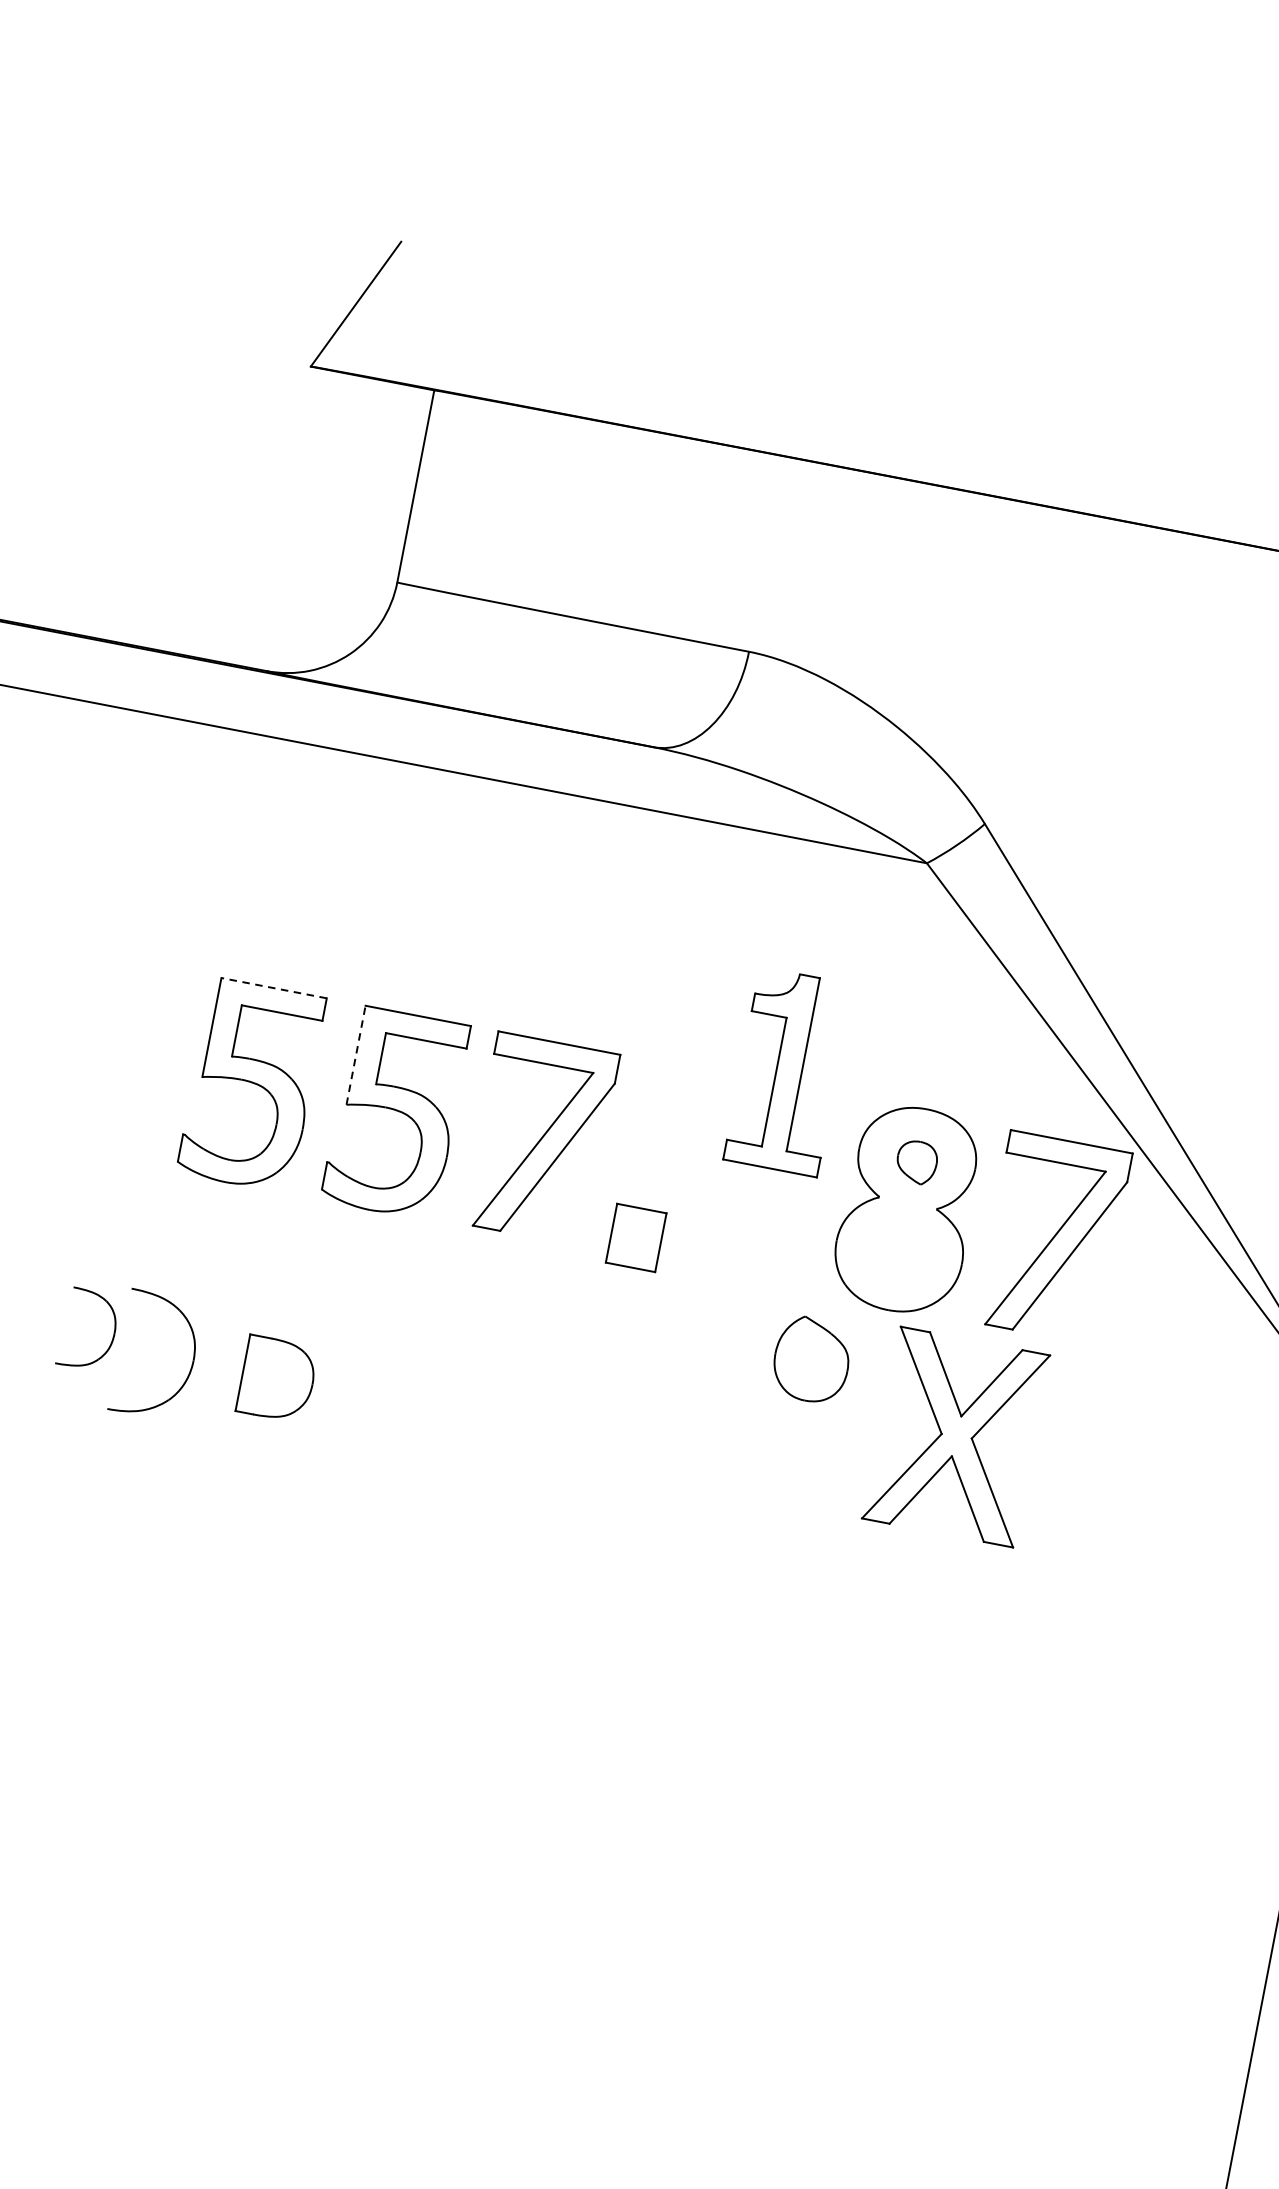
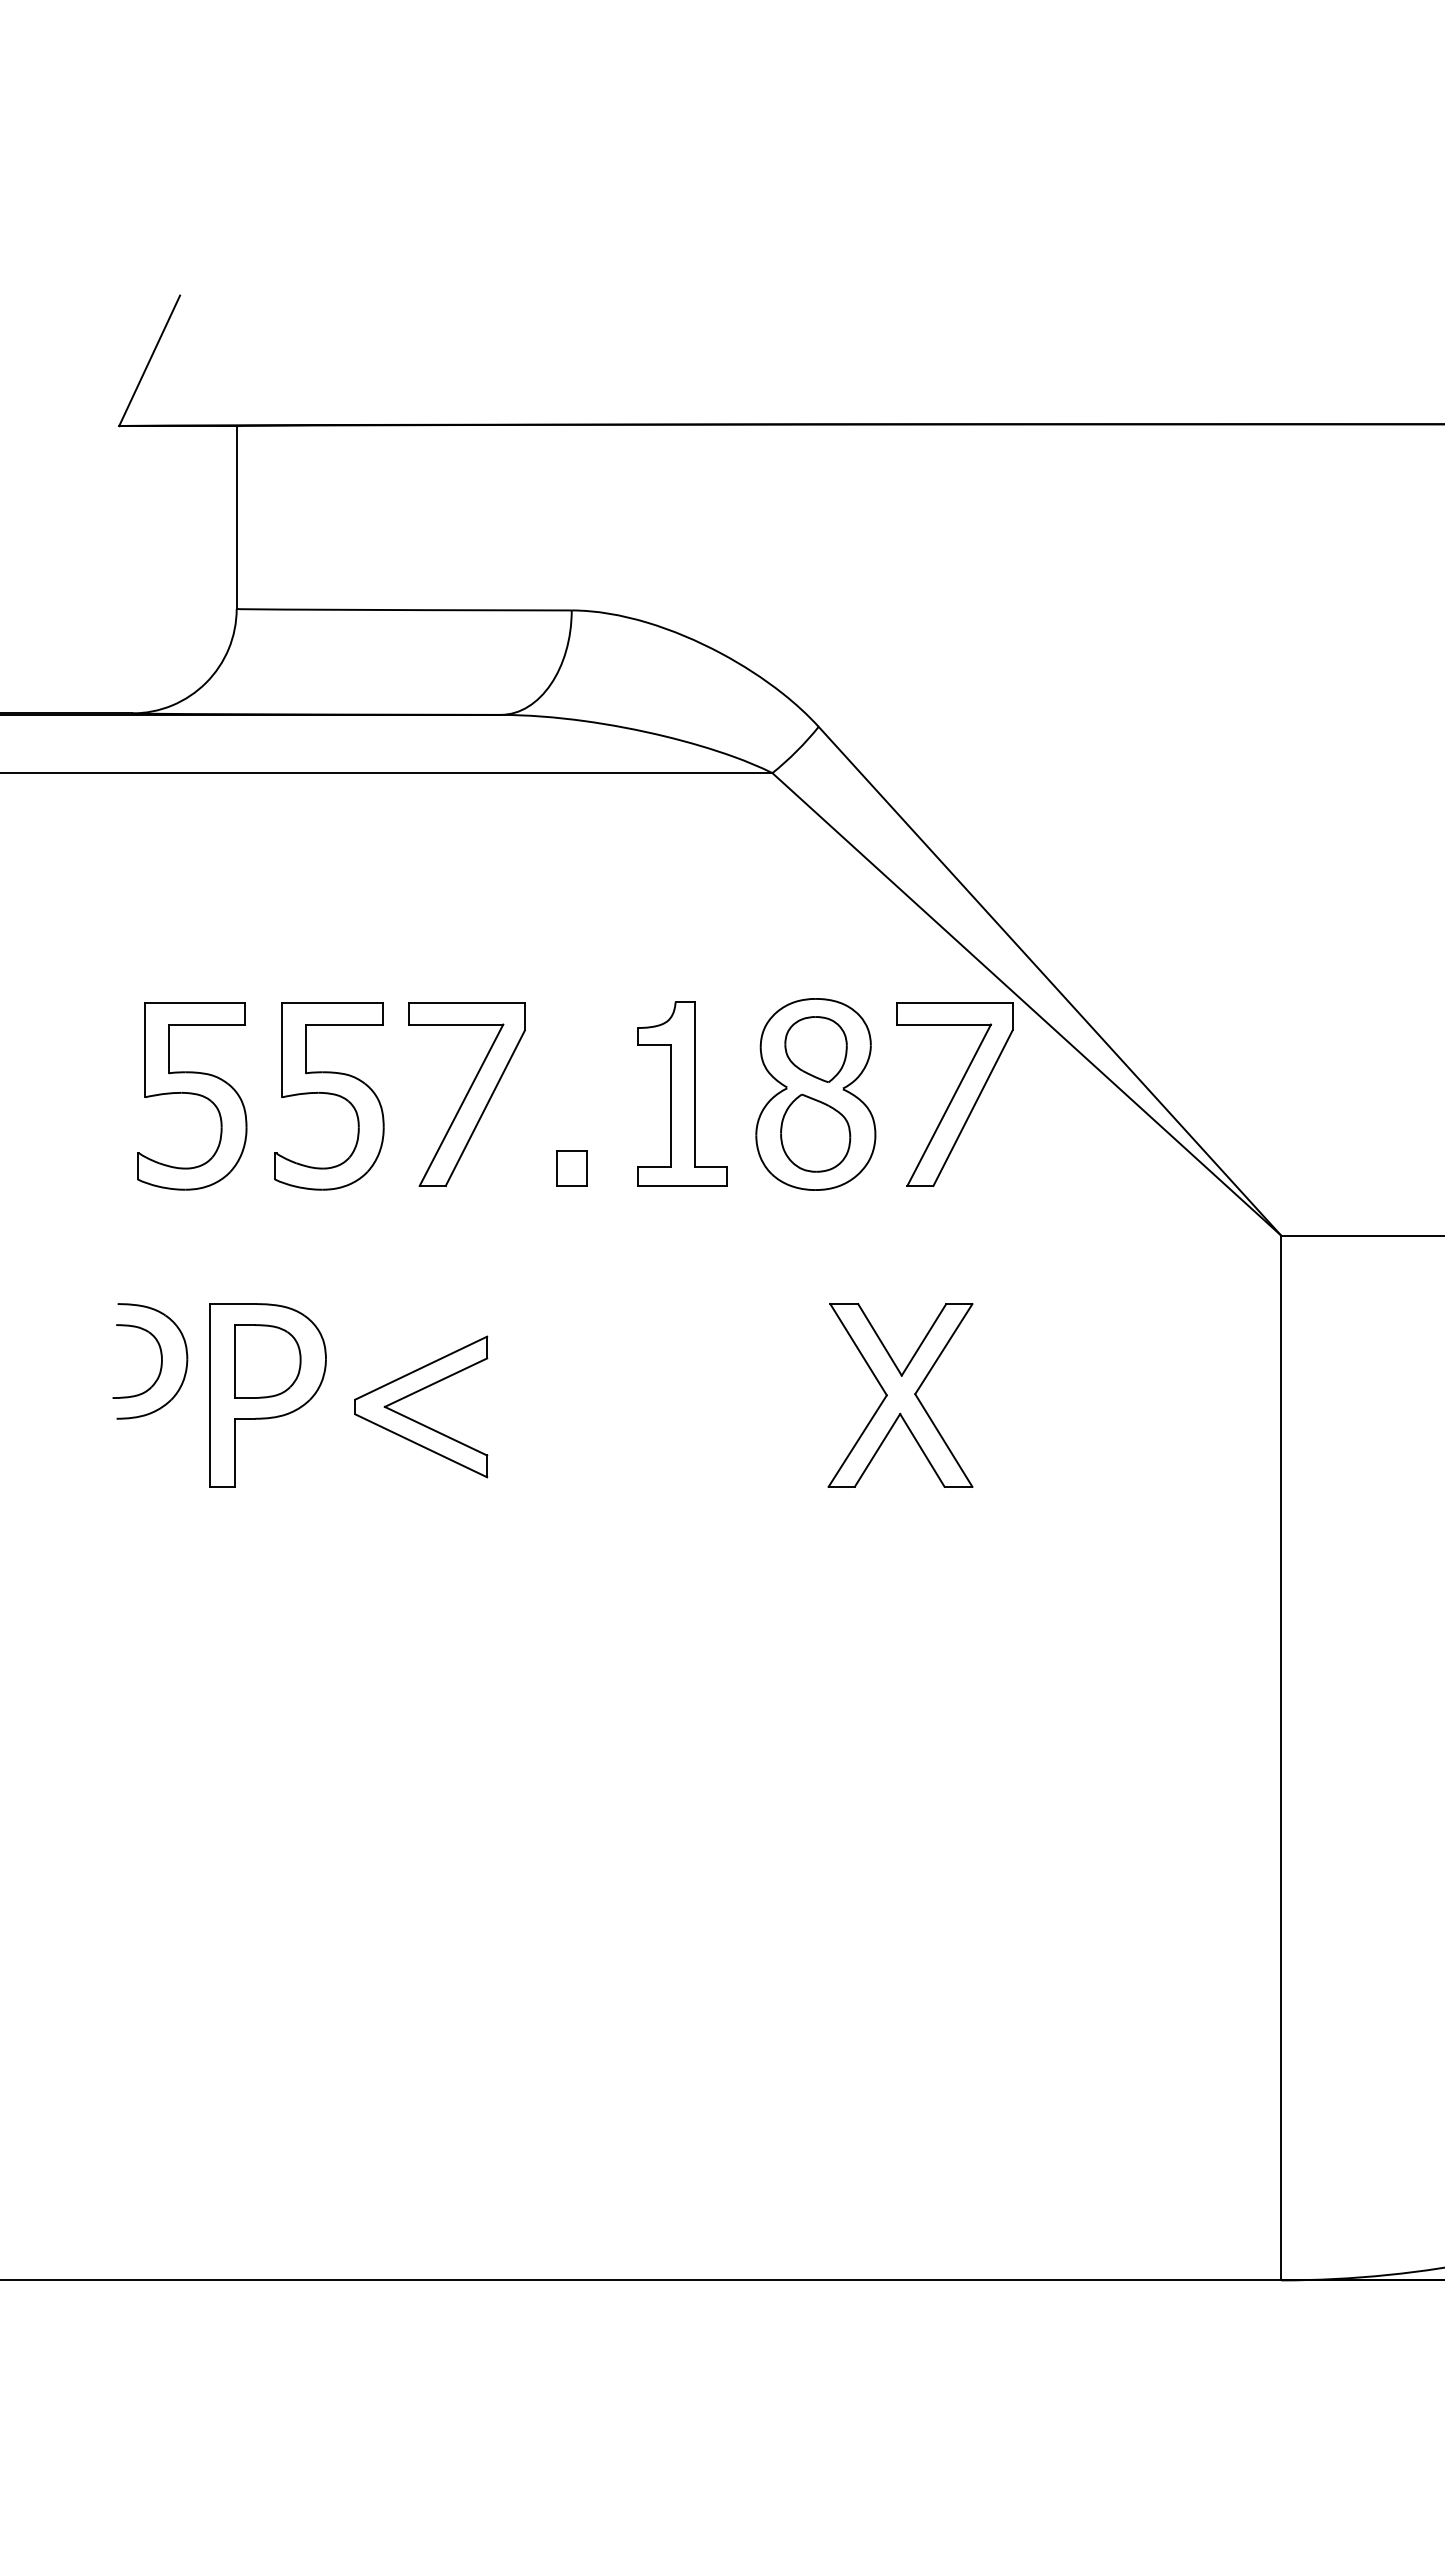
line: (273, 988) -> (194, 1003), dashed -> solid
line: (356, 1054) -> (282, 1049), dashed -> solid
part: (788, 1071) -> (682, 1093), moved
part: (916, 1162) -> (815, 1049), size x1.67
part: (635, 1238) -> (571, 1168), size x0.62
part: (112, 1337) -> (160, 1364), moved
part: (811, 1359) -> (815, 1132), moved
part: (270, 1415) -> (267, 1395), added
part: (956, 1436) -> (900, 1395), moved
part: (426, 1442) -> (415, 1393), added

